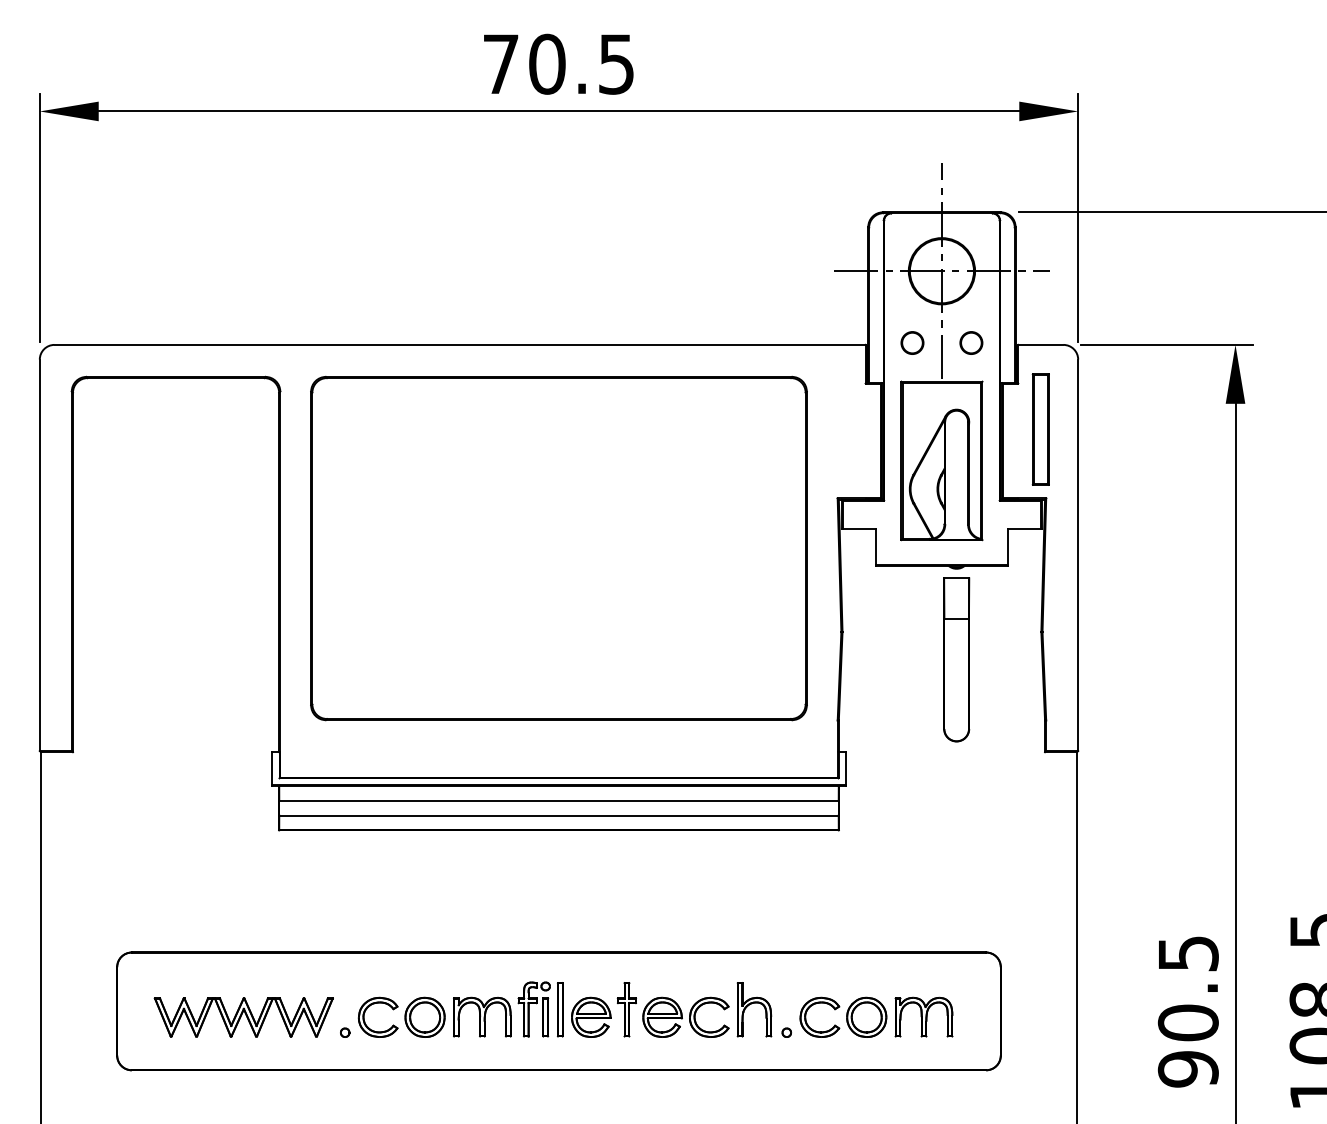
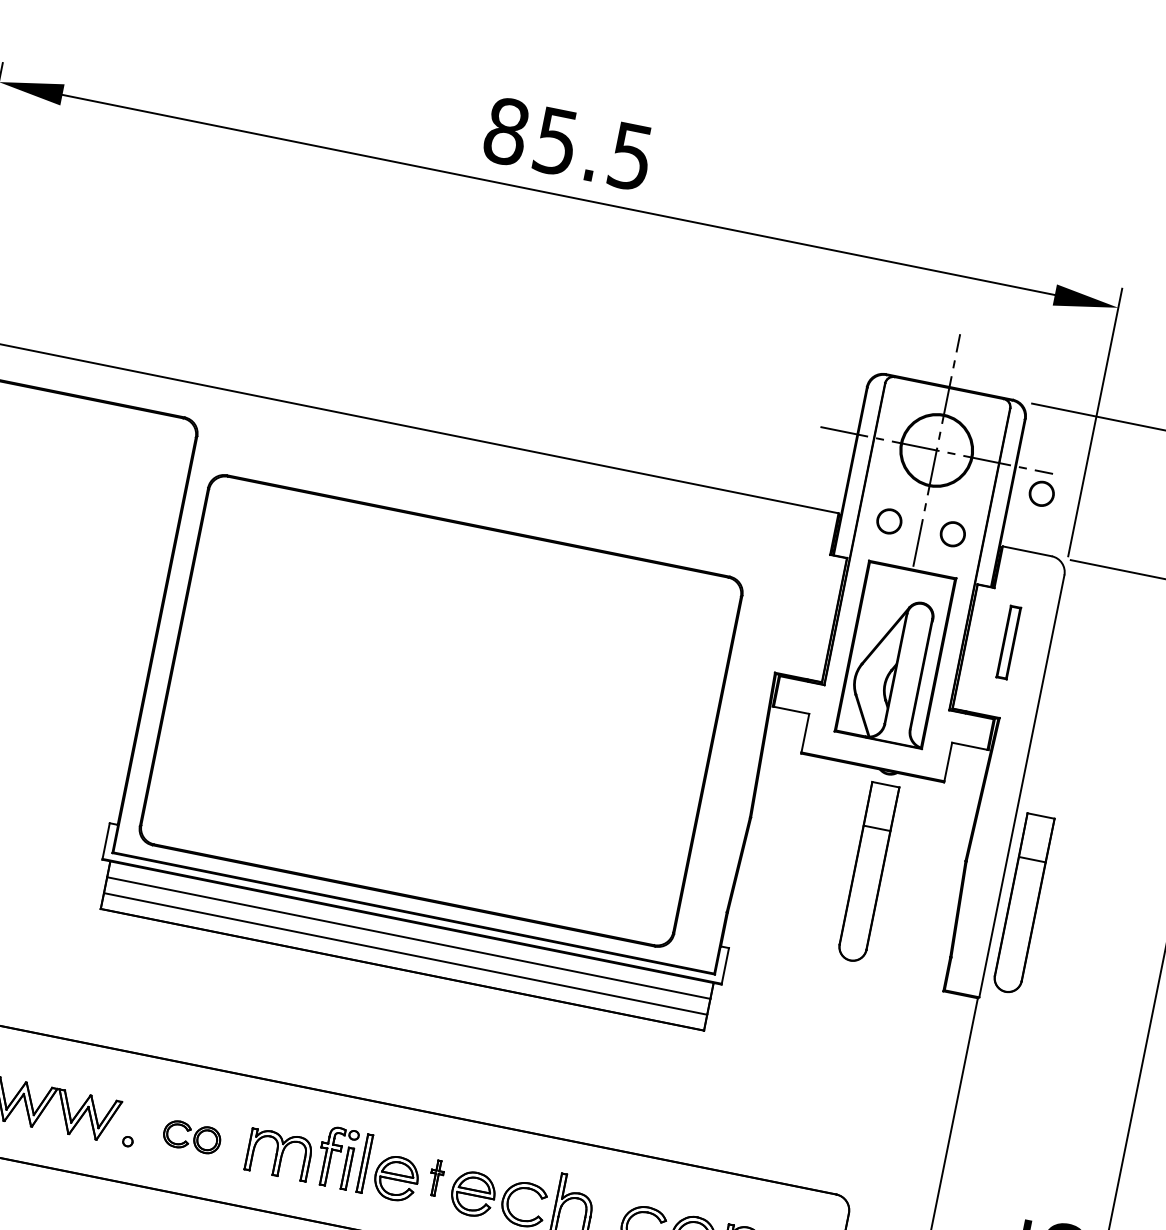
text: (524, 63) -> (531, 135), 70.5 -> 85.5
circle: (1043, 290) -> (1042, 493), added
part: (1040, 429) -> (1008, 642), size x0.6
part: (558, 548) -> (440, 710), moved
part: (1100, 659) -> (1023, 903), added
part: (626, 1009) -> (436, 1177), size x0.6
part: (401, 1016) -> (192, 1136), size x0.6

